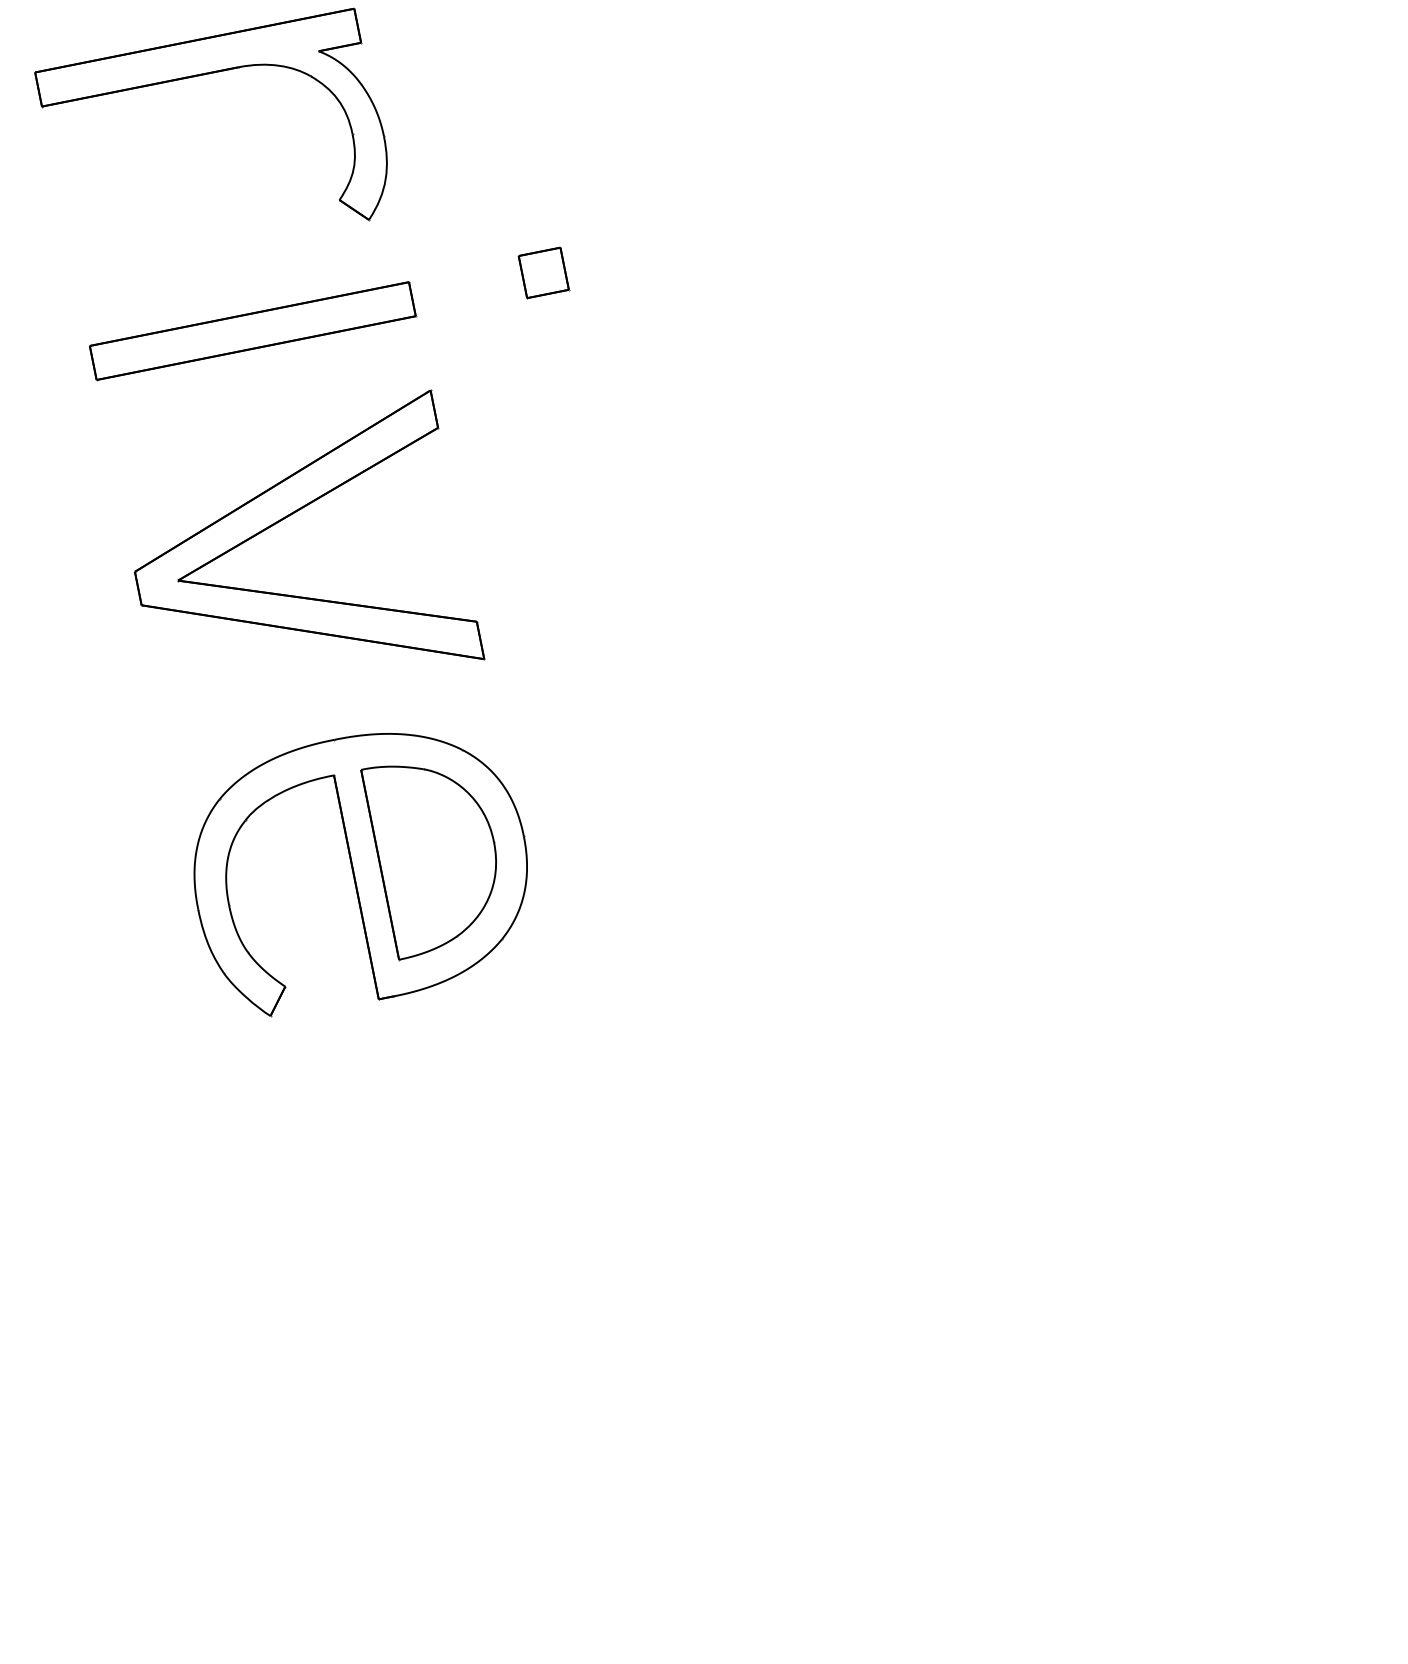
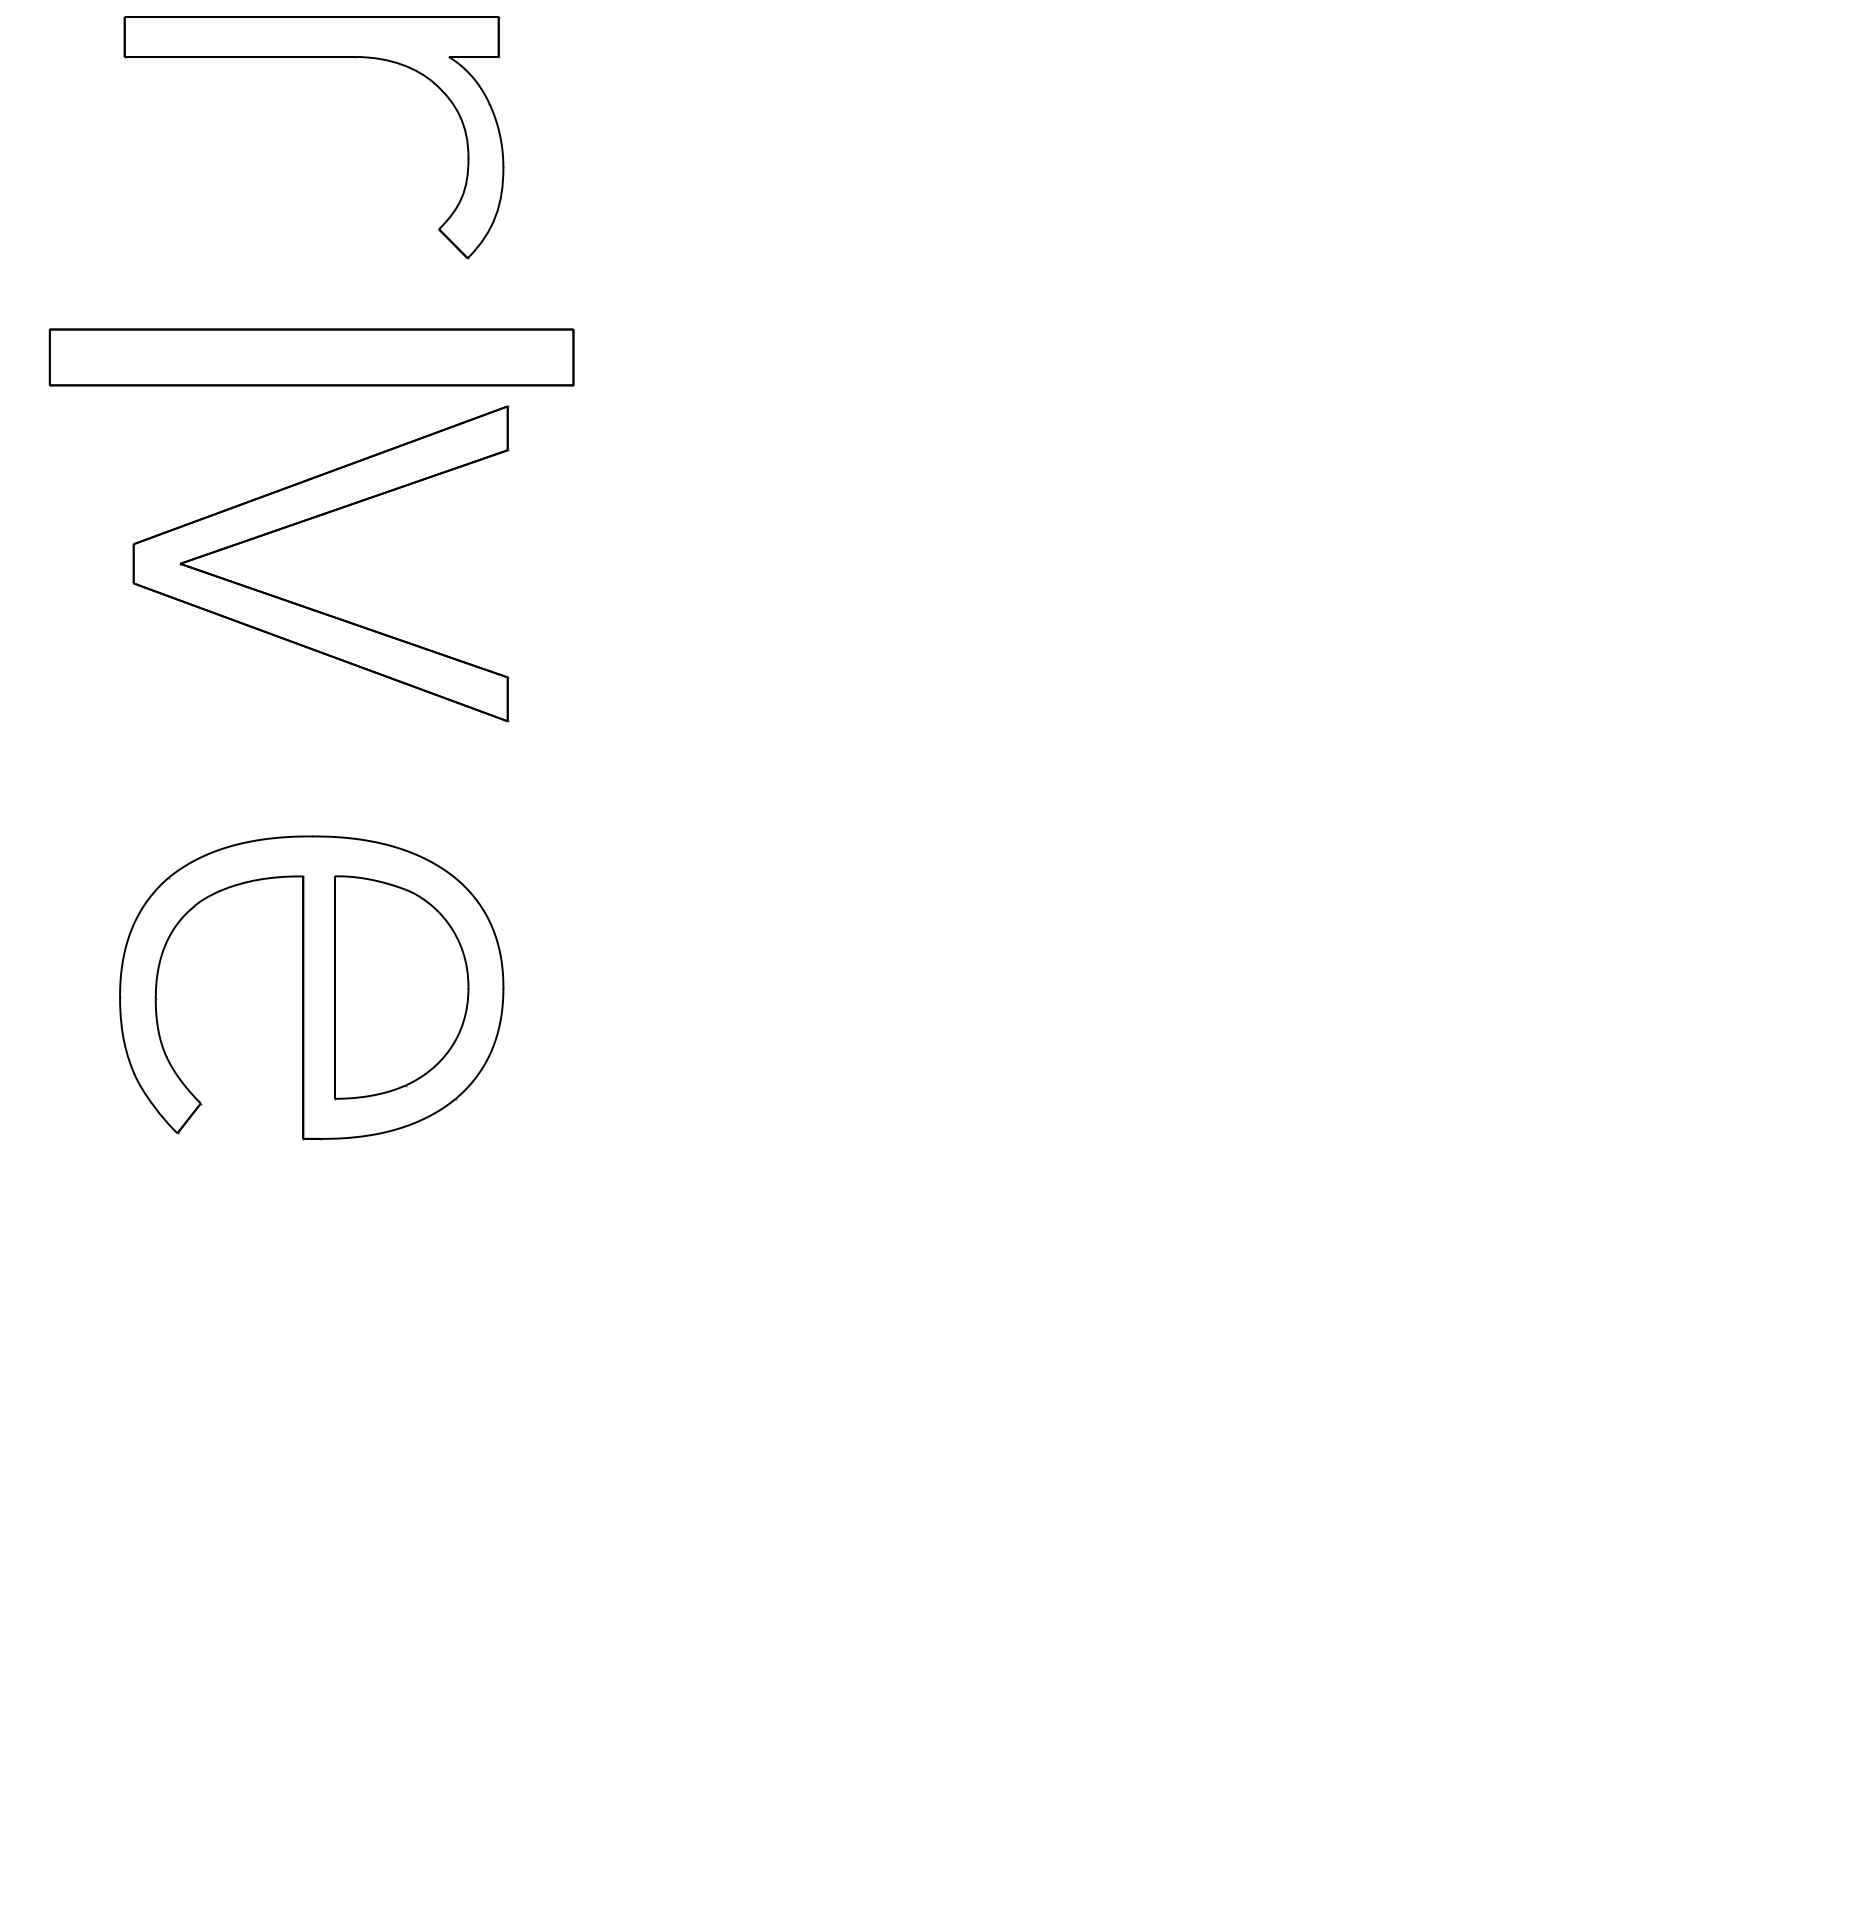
part: (543, 273) -> (652, 357), removed
part: (252, 331) -> (311, 357), size x1.4
part: (278, 523) -> (306, 521), moved

